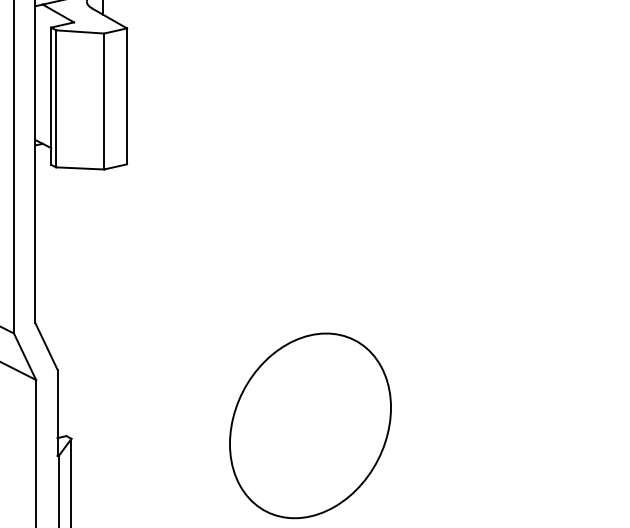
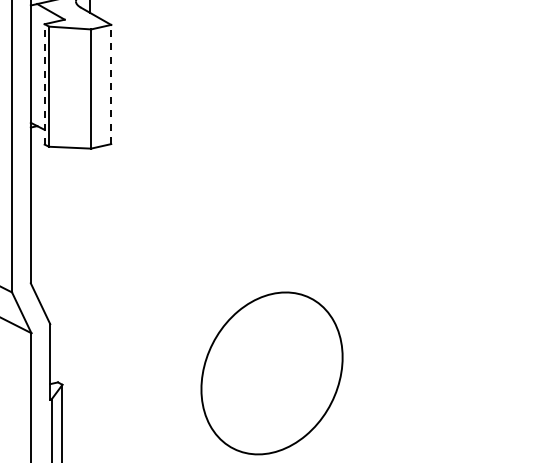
line: (50, 95) -> (44, 83), solid -> dashed
line: (127, 96) -> (111, 84), solid -> dashed

